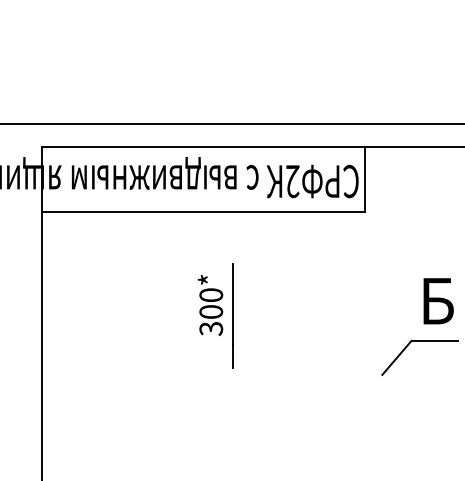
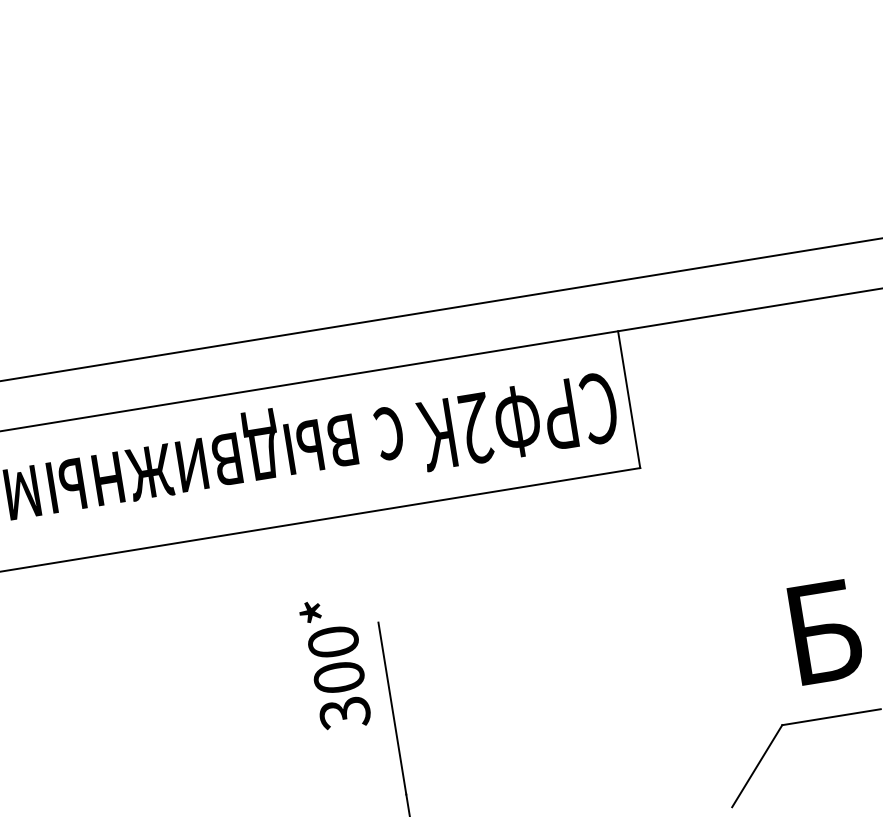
text: (210, 305) -> (335, 664), moved

